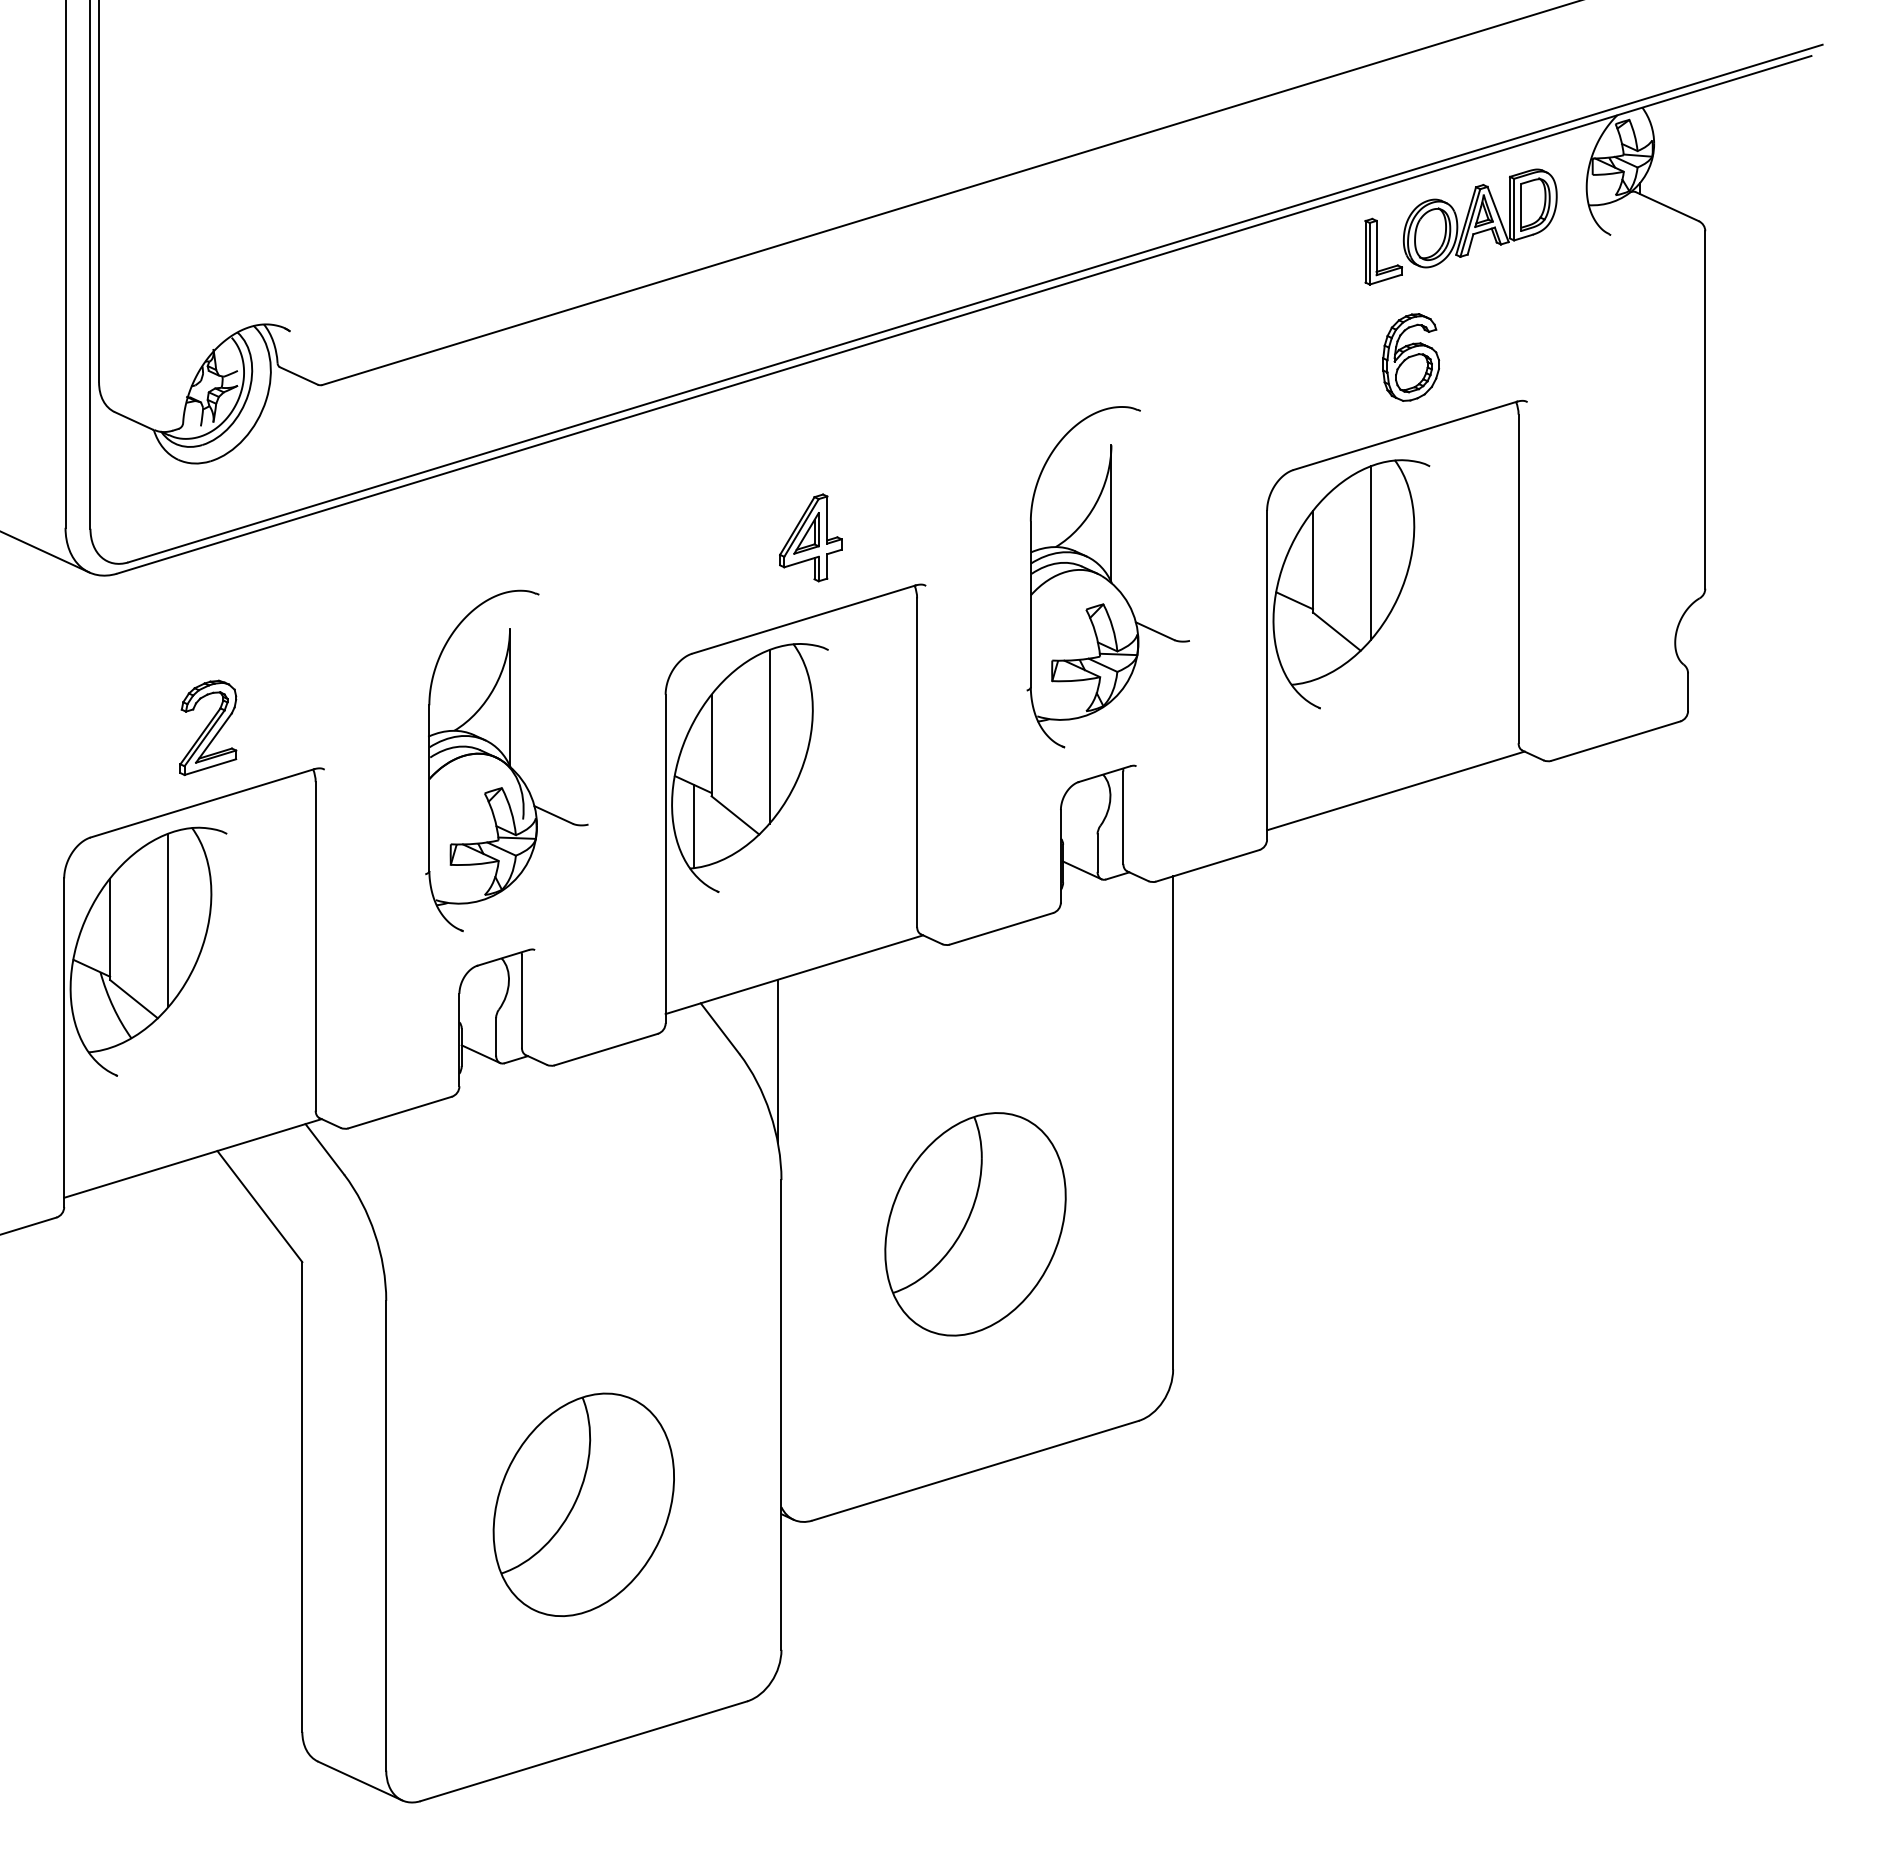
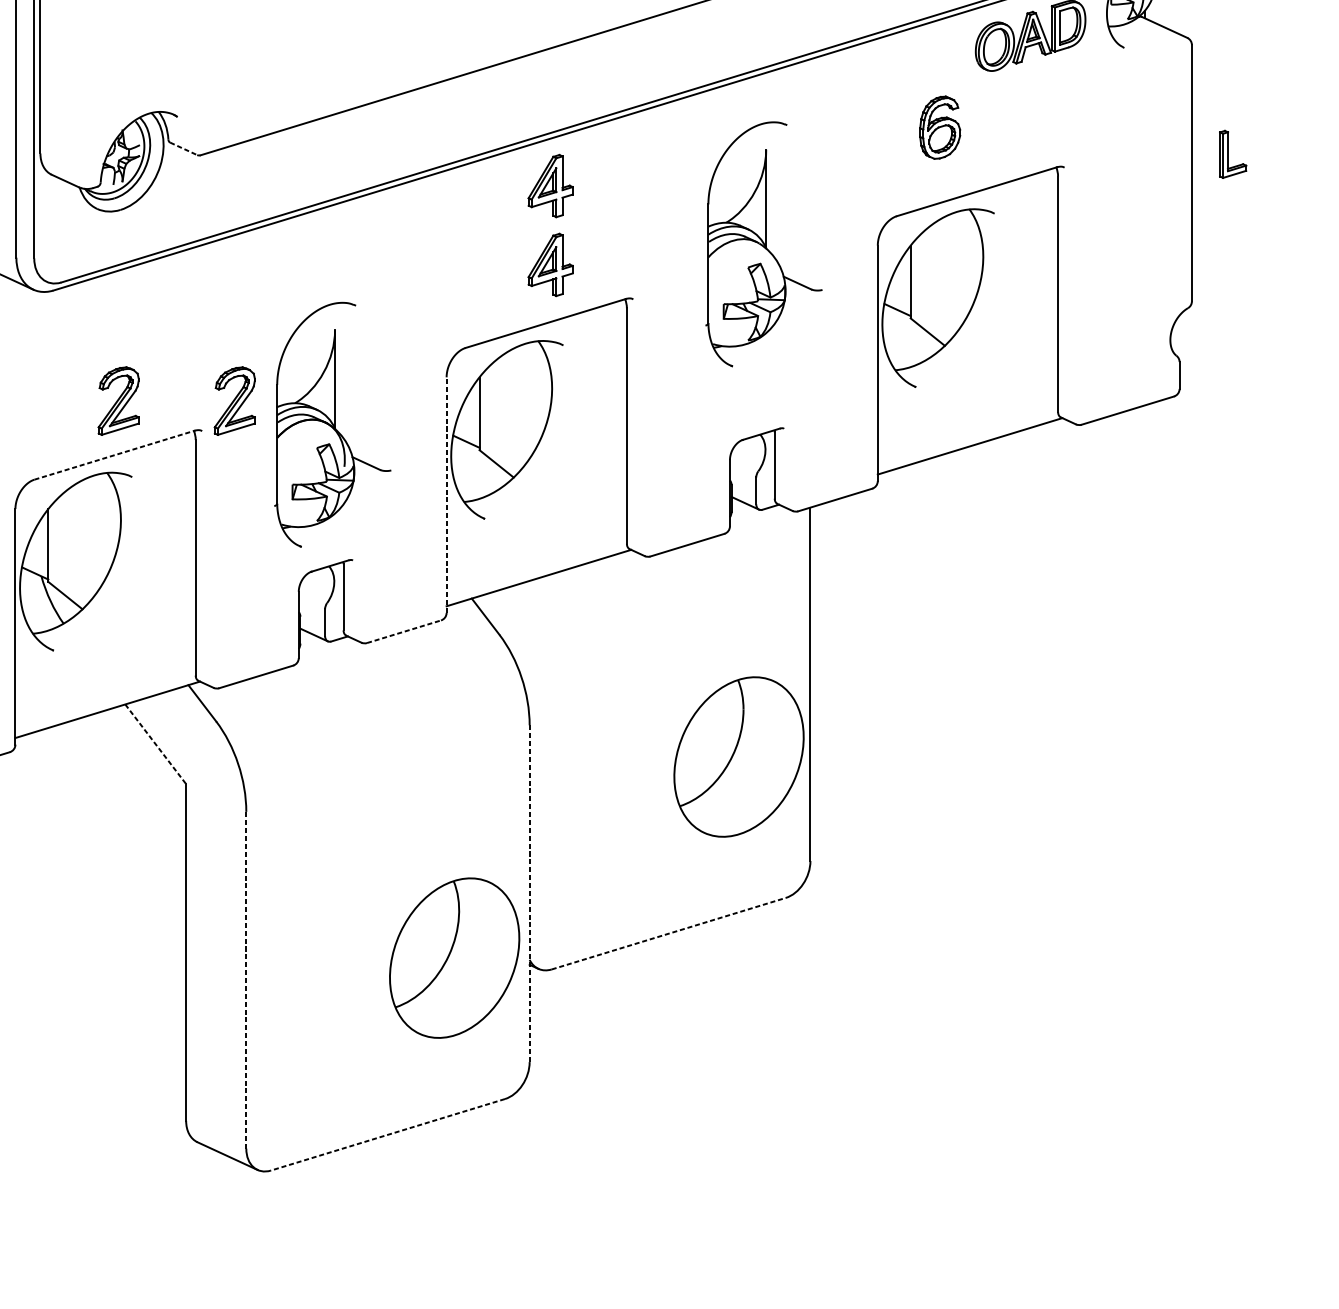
part: (1383, 251) -> (1232, 154), moved
part: (1411, 357) -> (940, 127), moved
line: (298, 375) -> (183, 148), solid -> dashed
part: (810, 427) -> (550, 185), added
line: (1371, 552) -> (952, 275), removed
part: (1107, 577) -> (763, 244), moved
part: (370, 727) -> (235, 400), added
line: (769, 736) -> (521, 407), removed
line: (202, 803) -> (114, 455), solid -> dashed
line: (694, 826) -> (467, 471), removed
line: (665, 858) -> (446, 494), solid -> dashed
line: (168, 920) -> (90, 539), removed
line: (606, 1049) -> (404, 631), solid -> dashed
line: (777, 1060) -> (526, 639), removed
line: (259, 1206) -> (155, 744), solid -> dashed
part: (975, 1224) -> (739, 757), moved
line: (781, 1414) -> (529, 893), solid -> dashed
line: (975, 1470) -> (668, 933), solid -> dashed
part: (583, 1504) -> (454, 957), moved
line: (386, 1535) -> (246, 980), solid -> dashed
line: (583, 1751) -> (387, 1134), solid -> dashed

